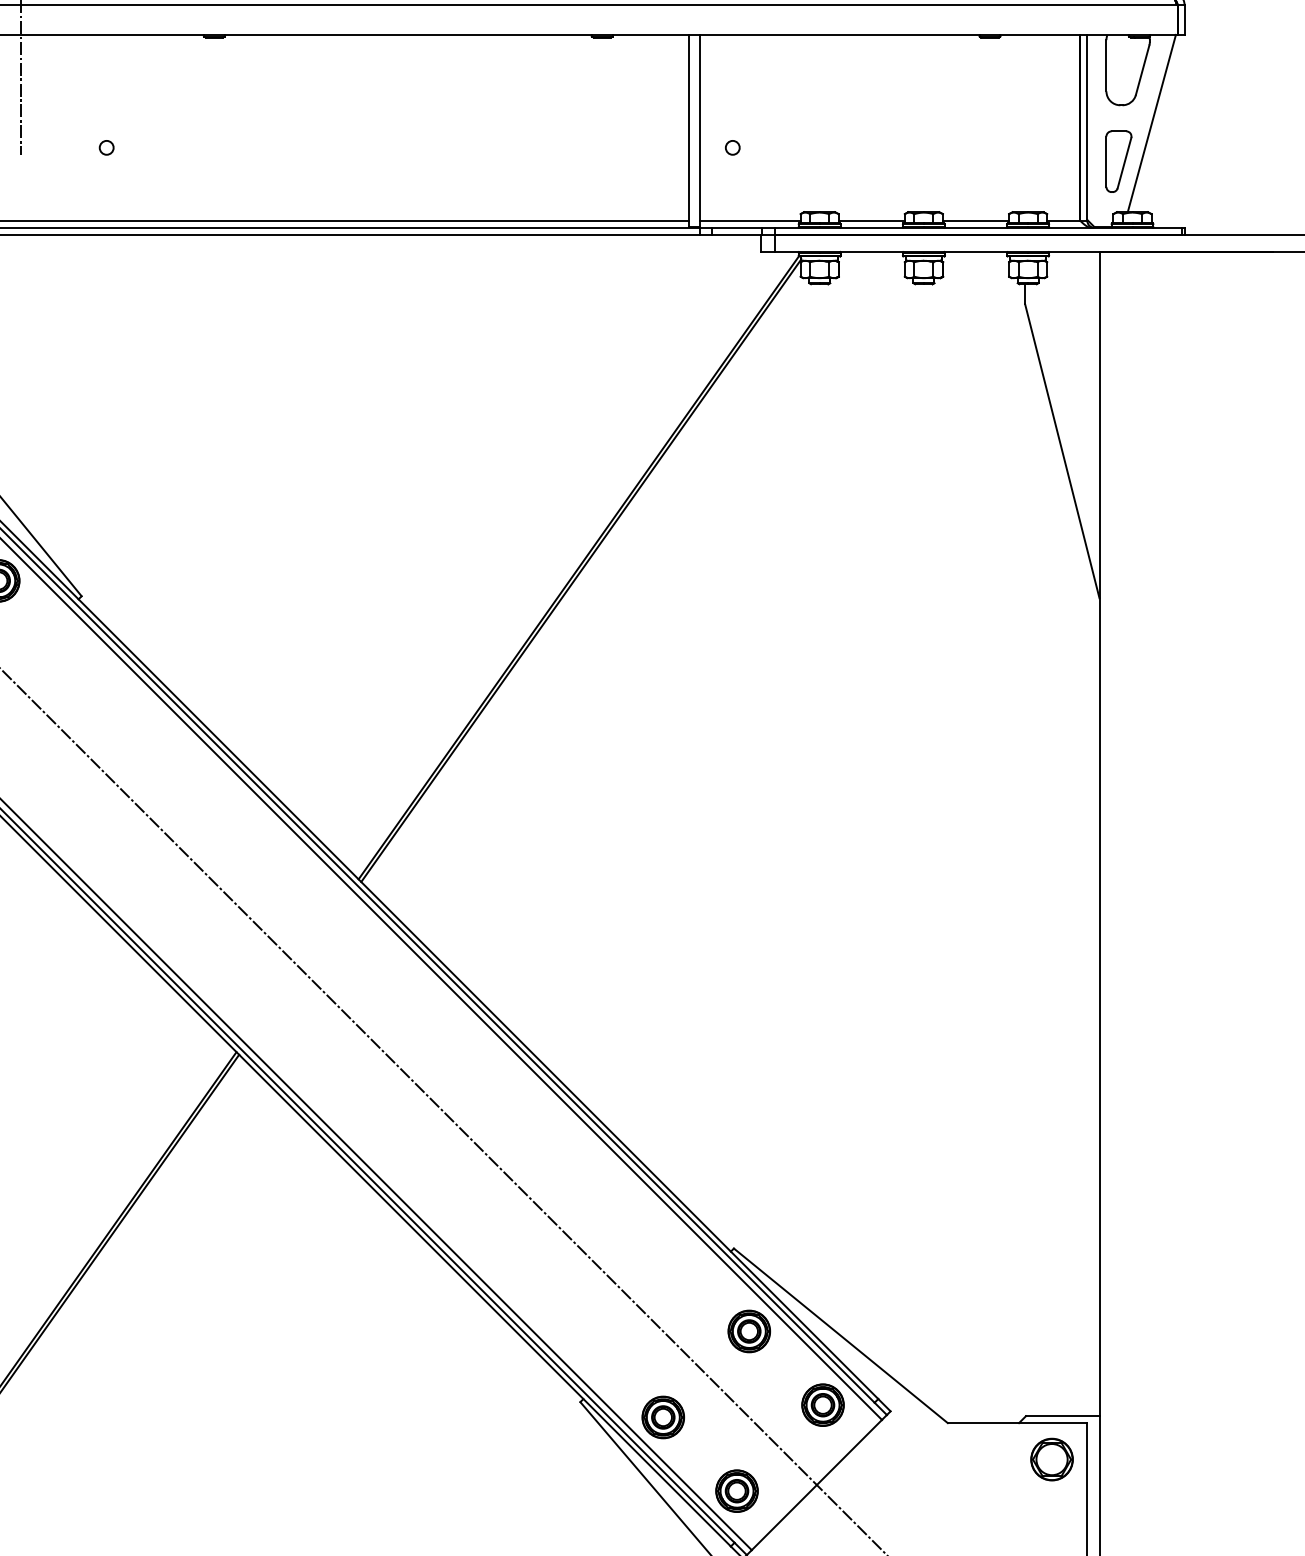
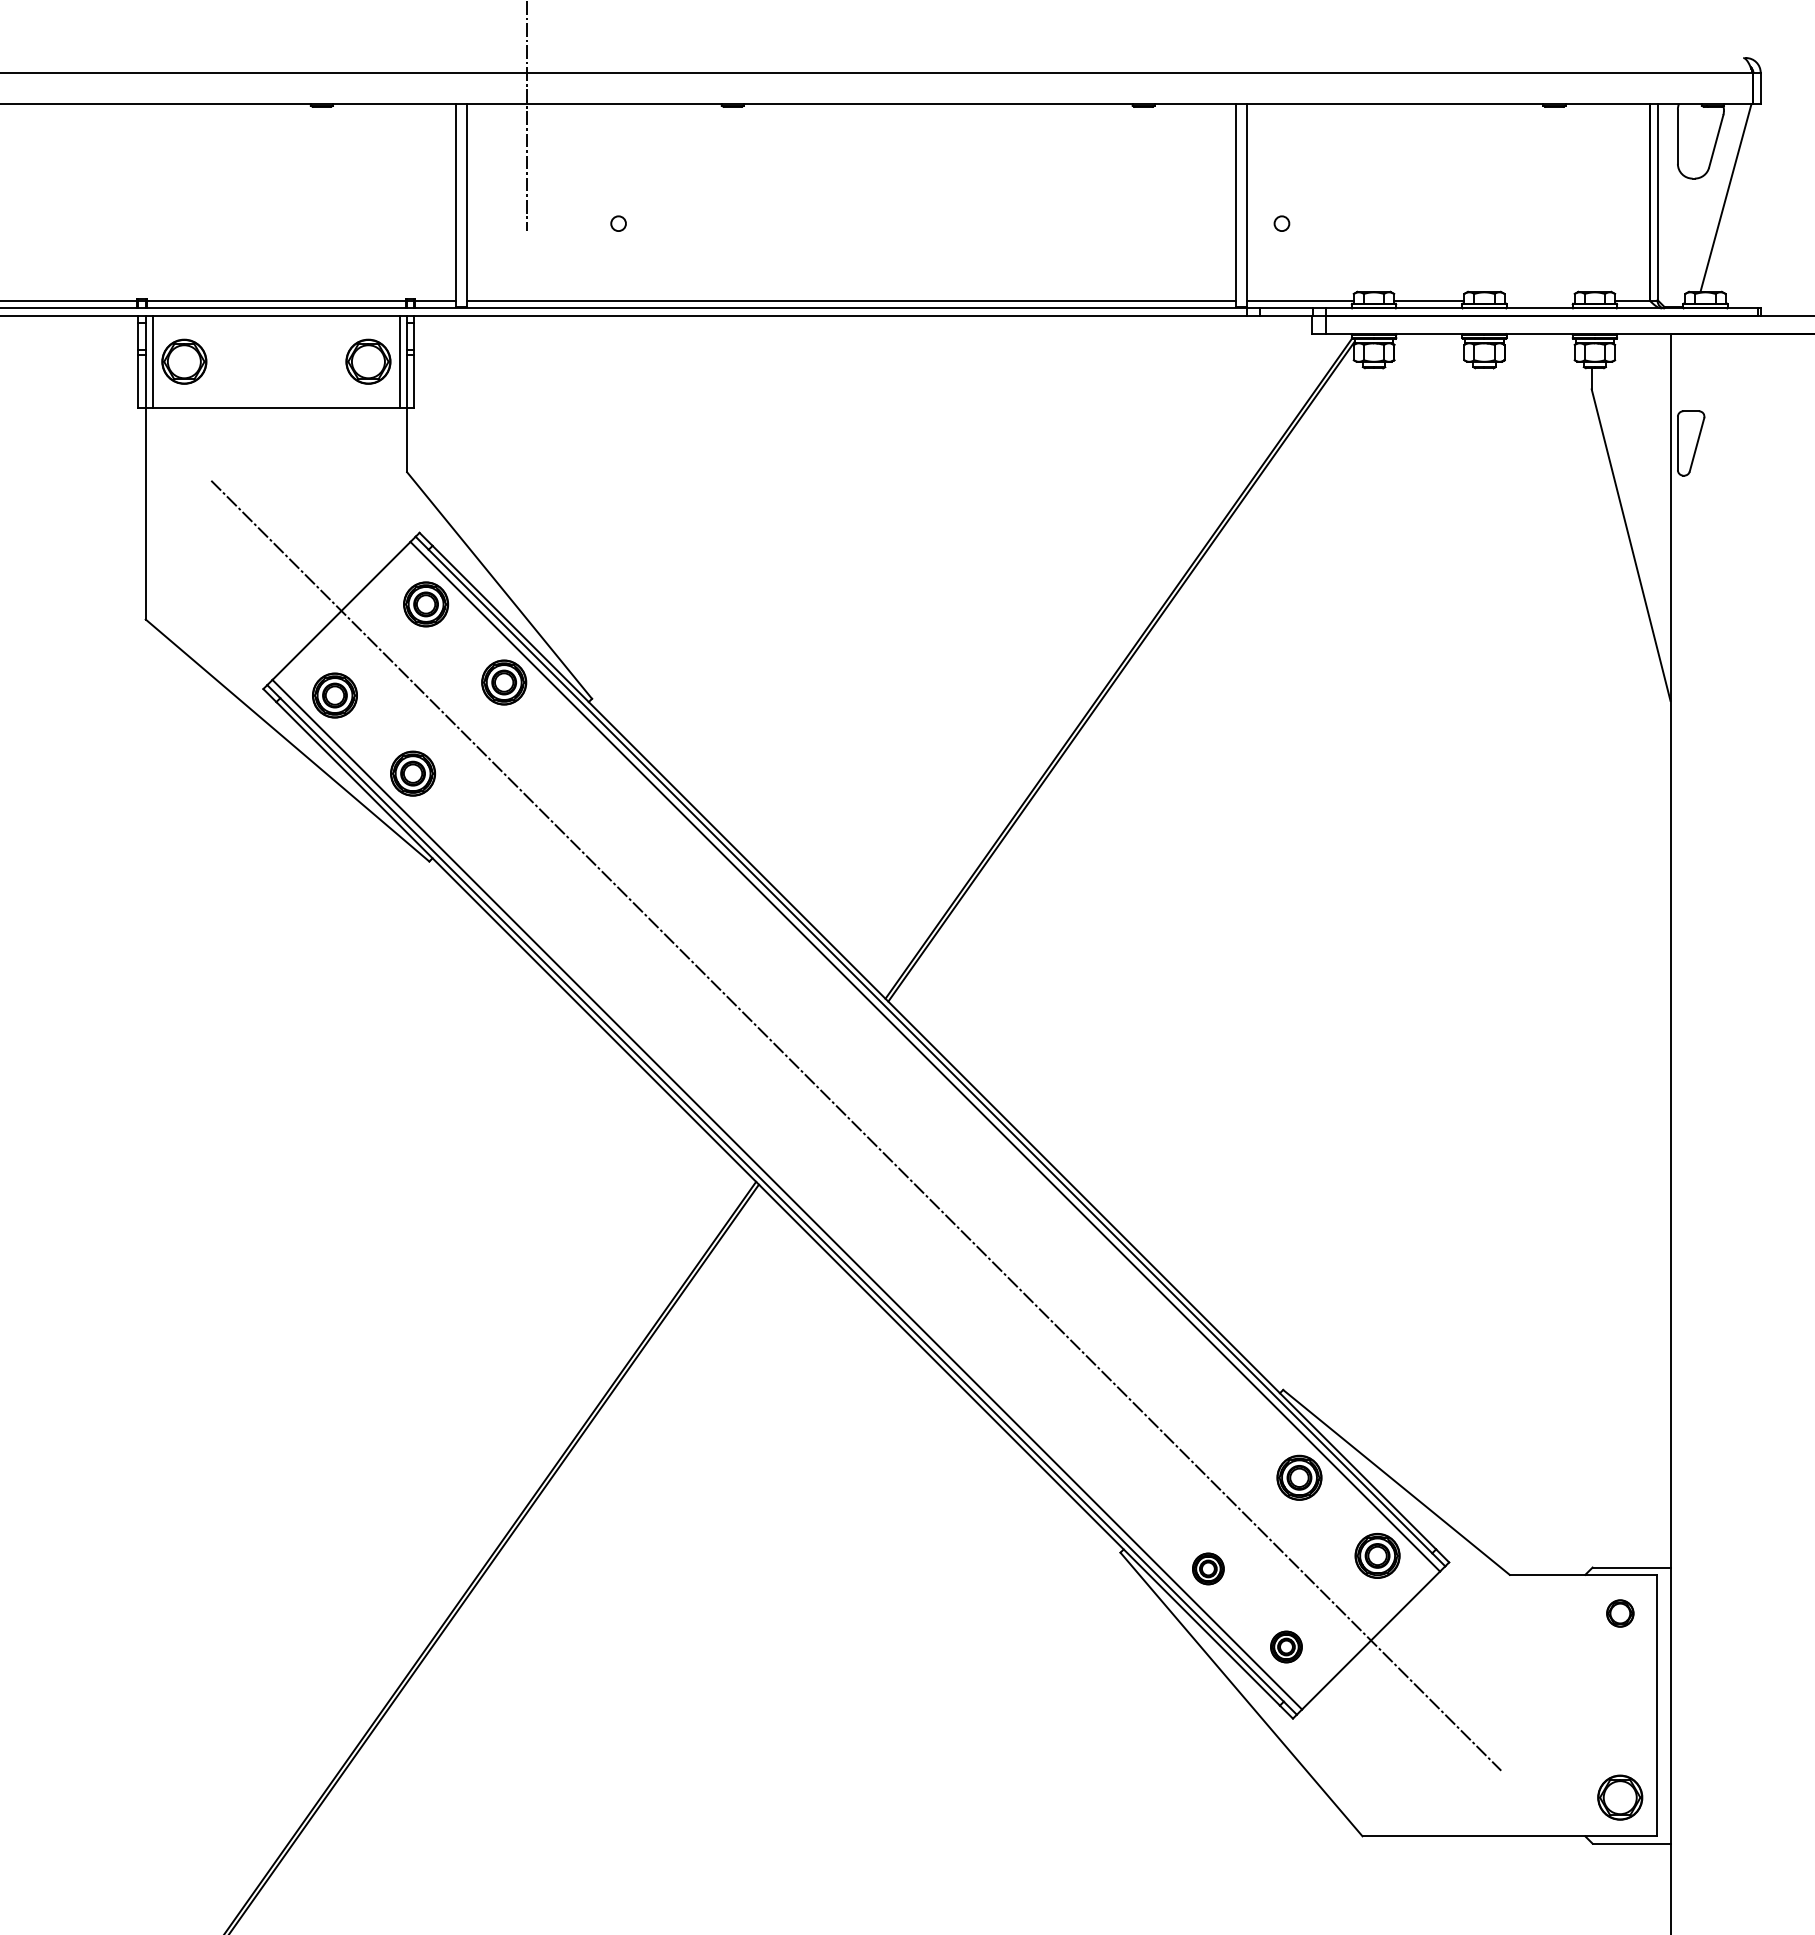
part: (1119, 161) -> (1691, 443), moved
line: (975, 221) -> (1539, 301), removed
part: (663, 1417) -> (1208, 1568), size x0.7
part: (1052, 1459) -> (1620, 1613), size x0.6
part: (737, 1490) -> (1286, 1646), size x0.7

